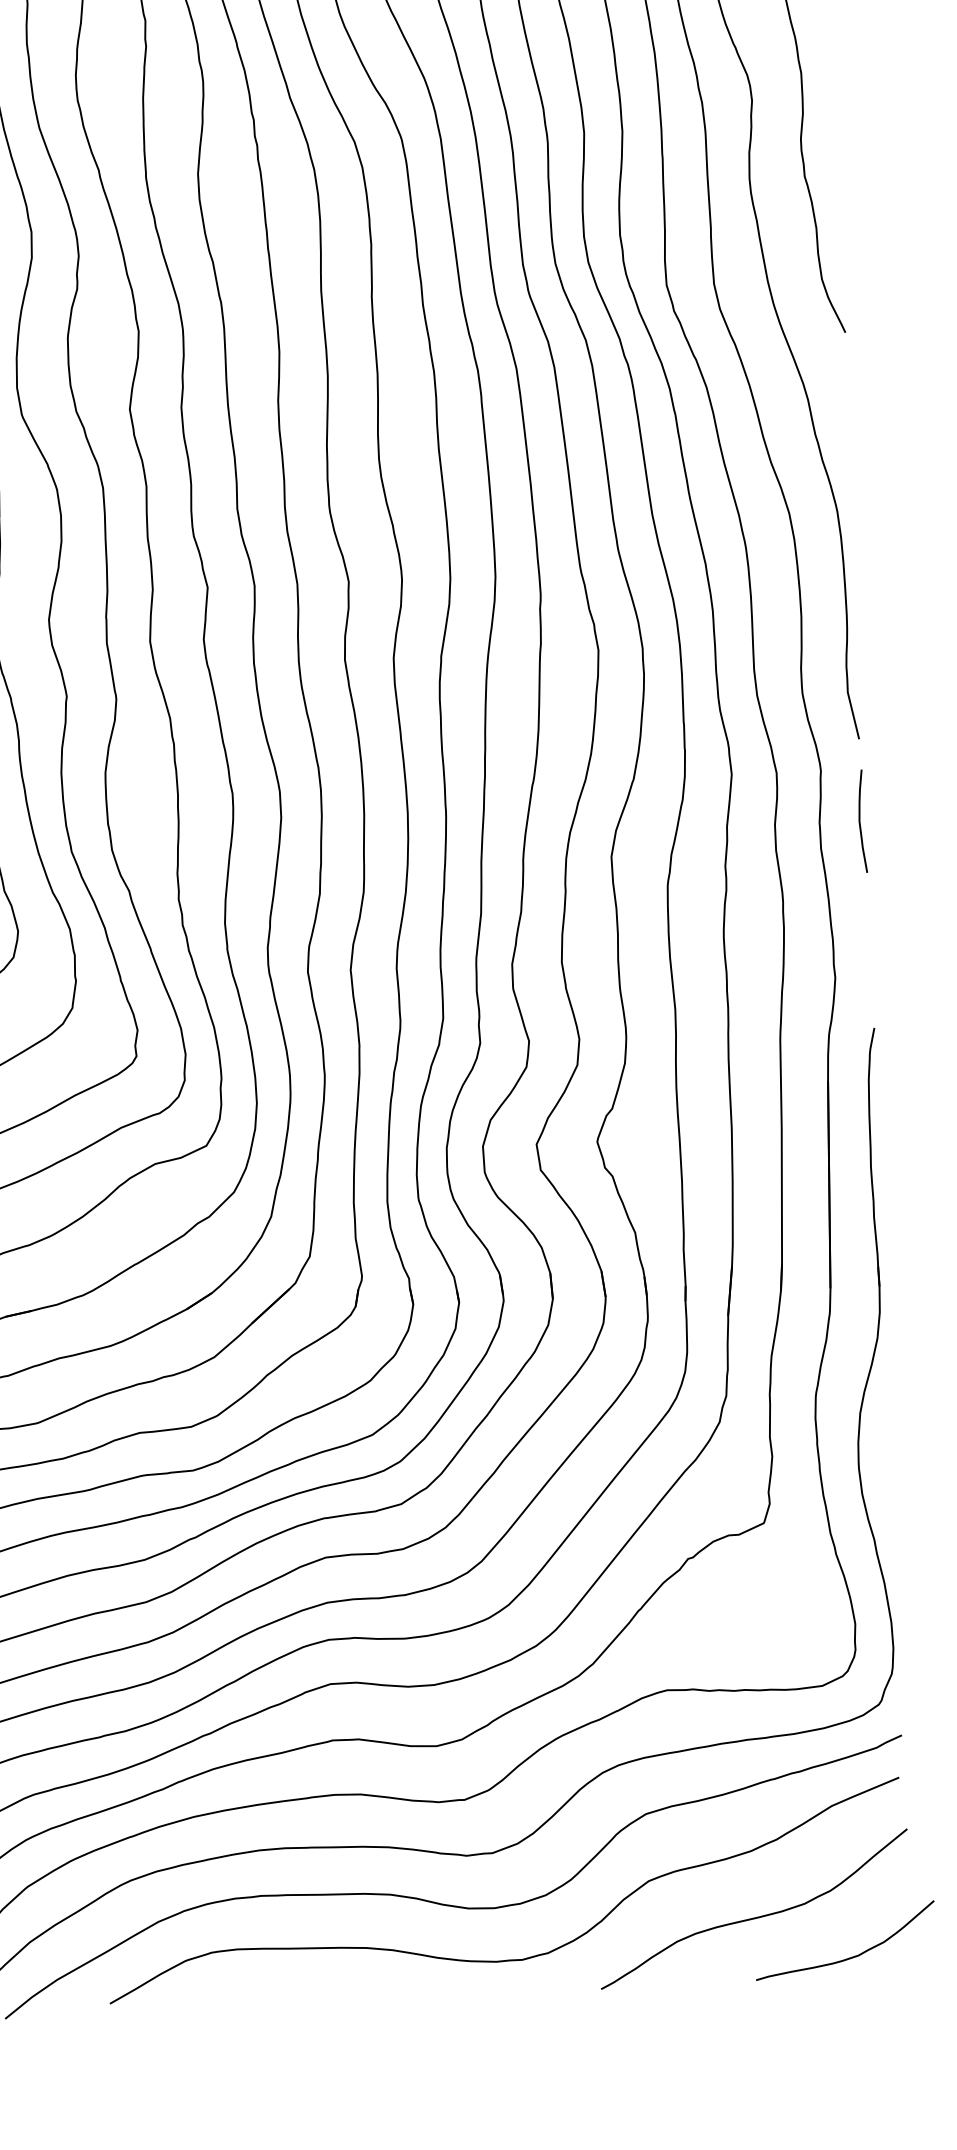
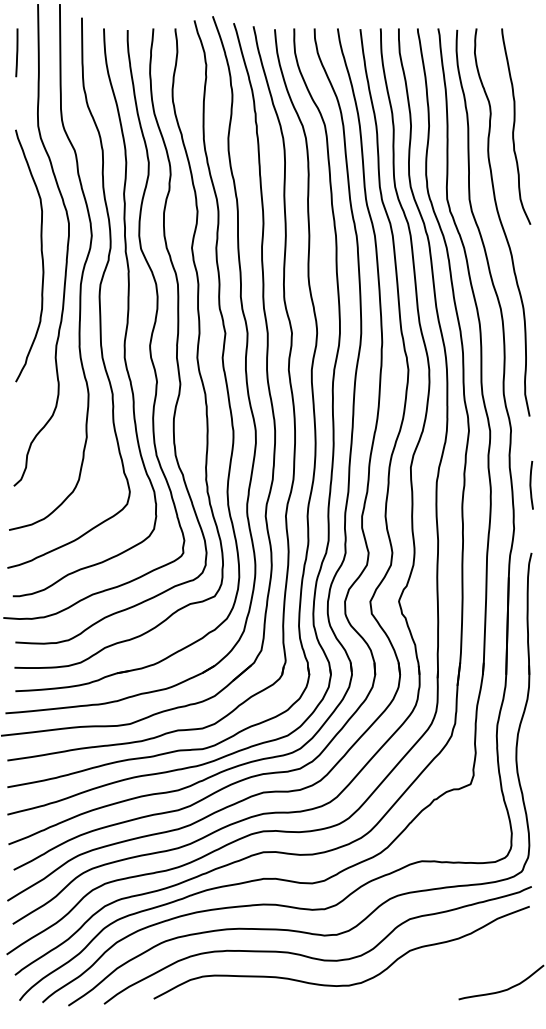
curve: (861, 821) -> (531, 485), moved
curve: (753, 1916) -> (458, 969), removed

